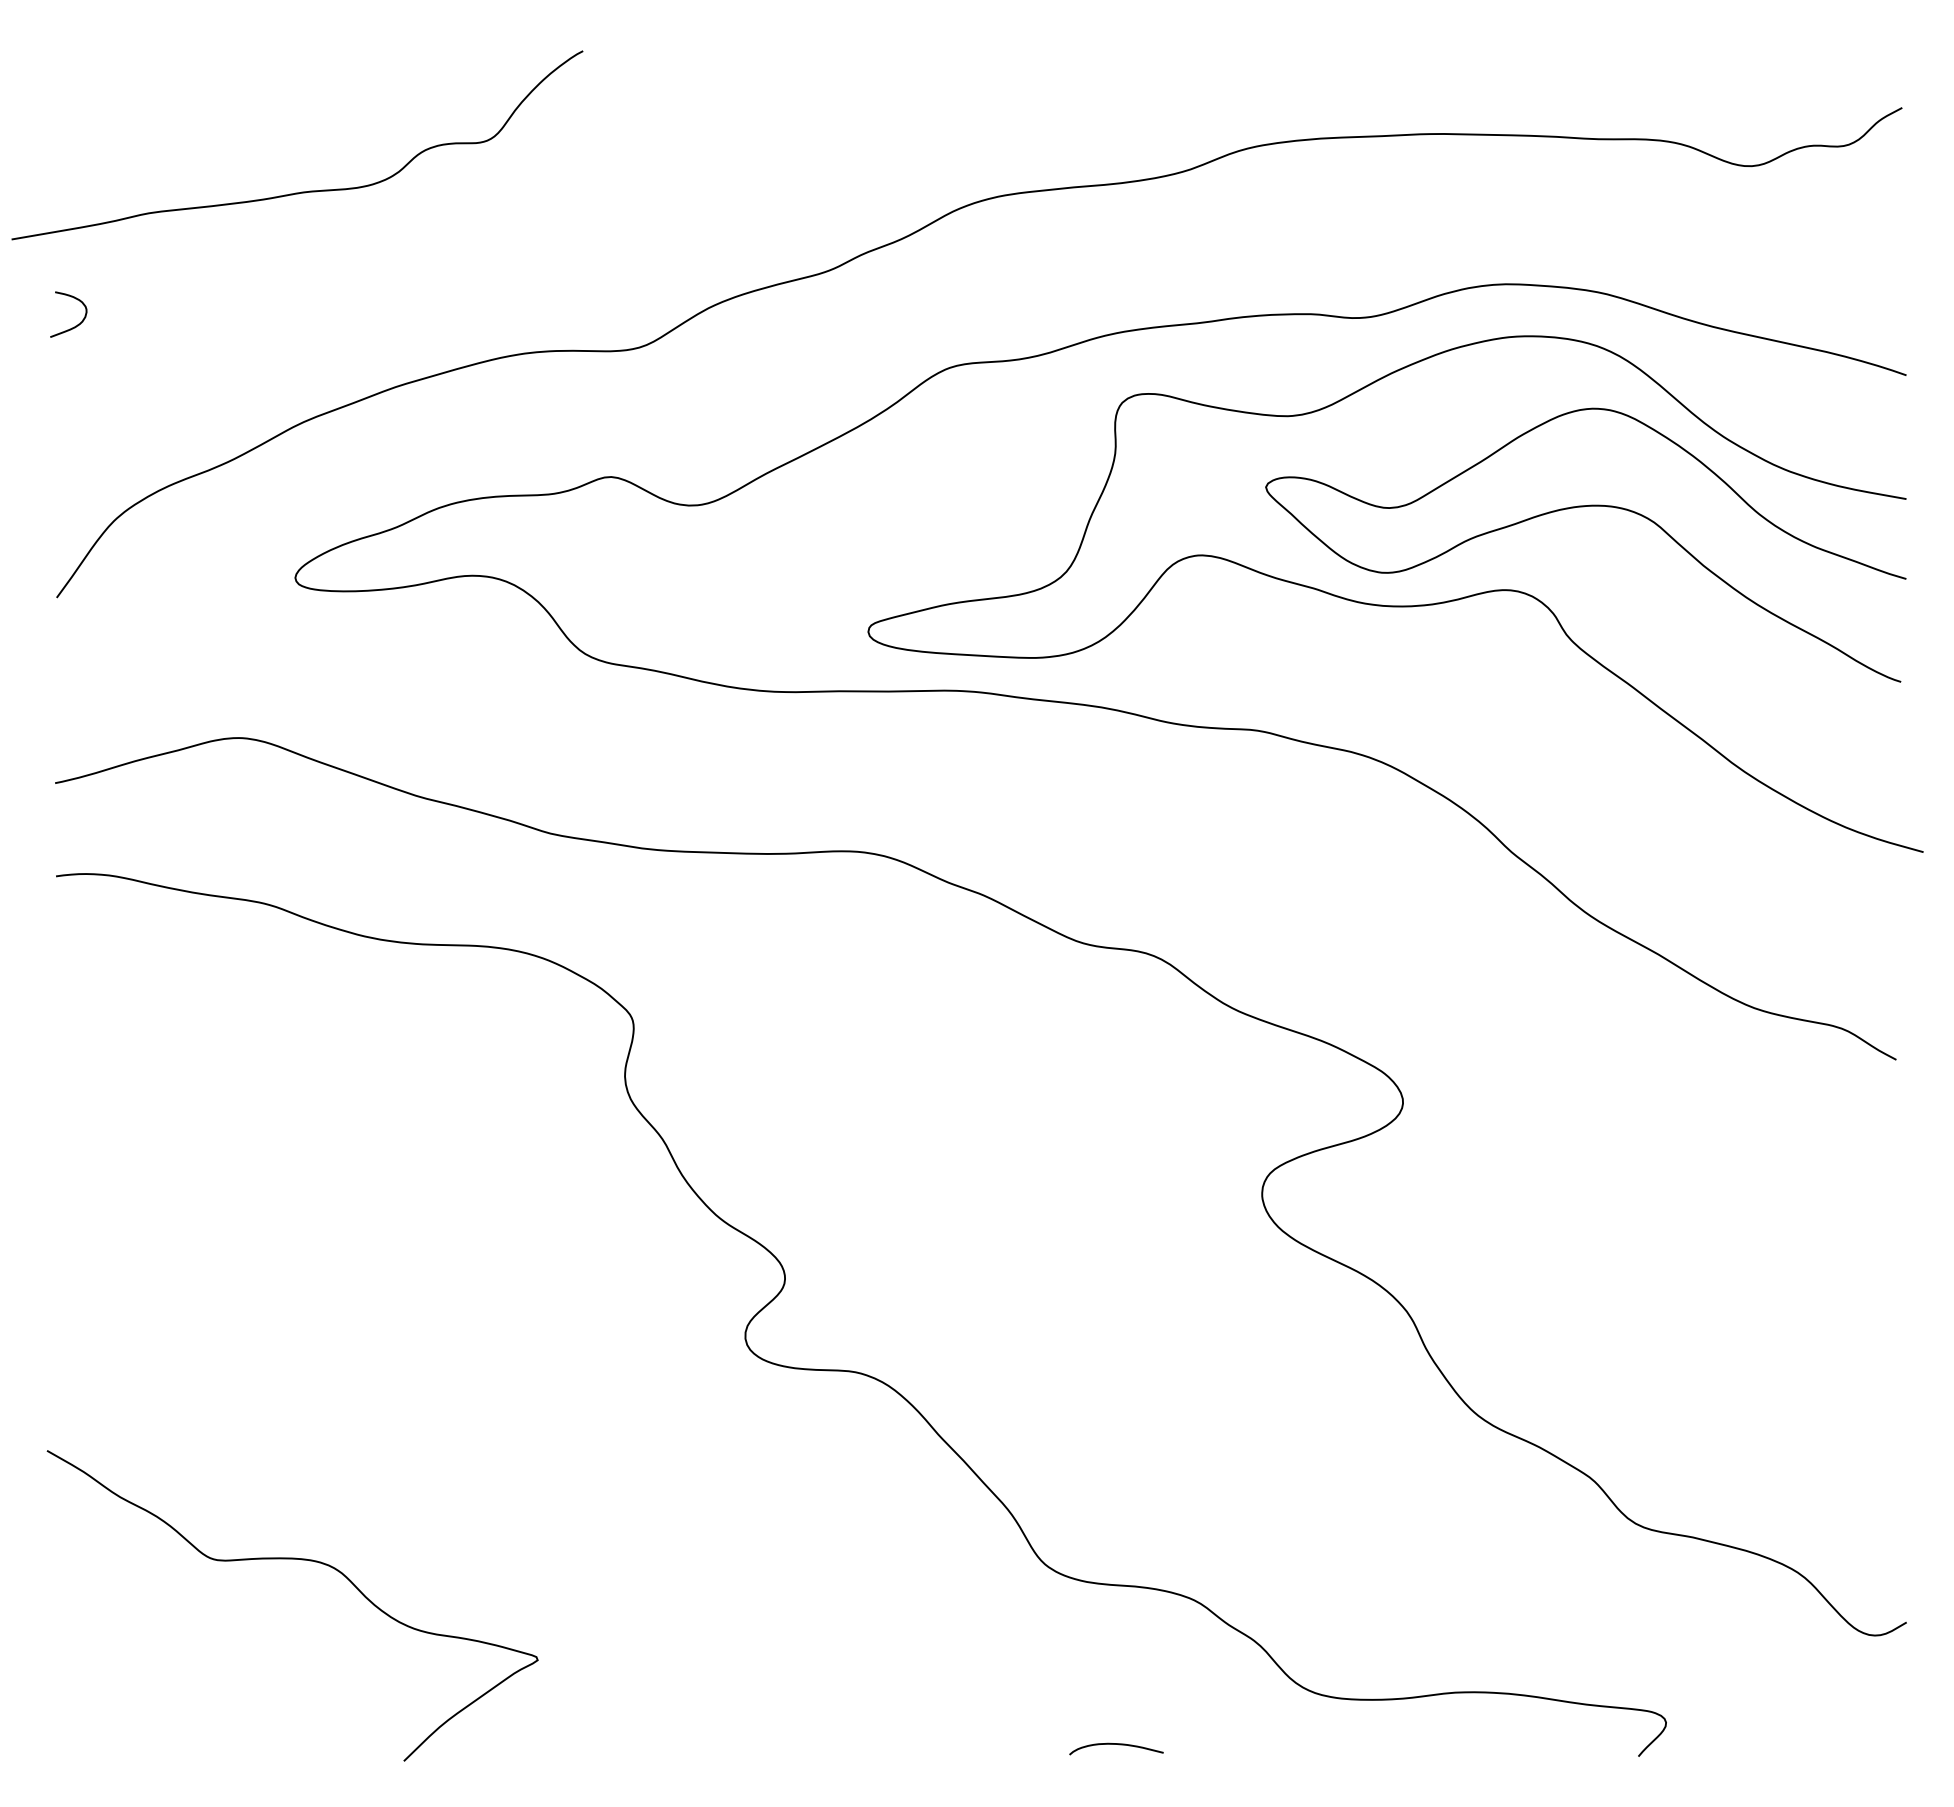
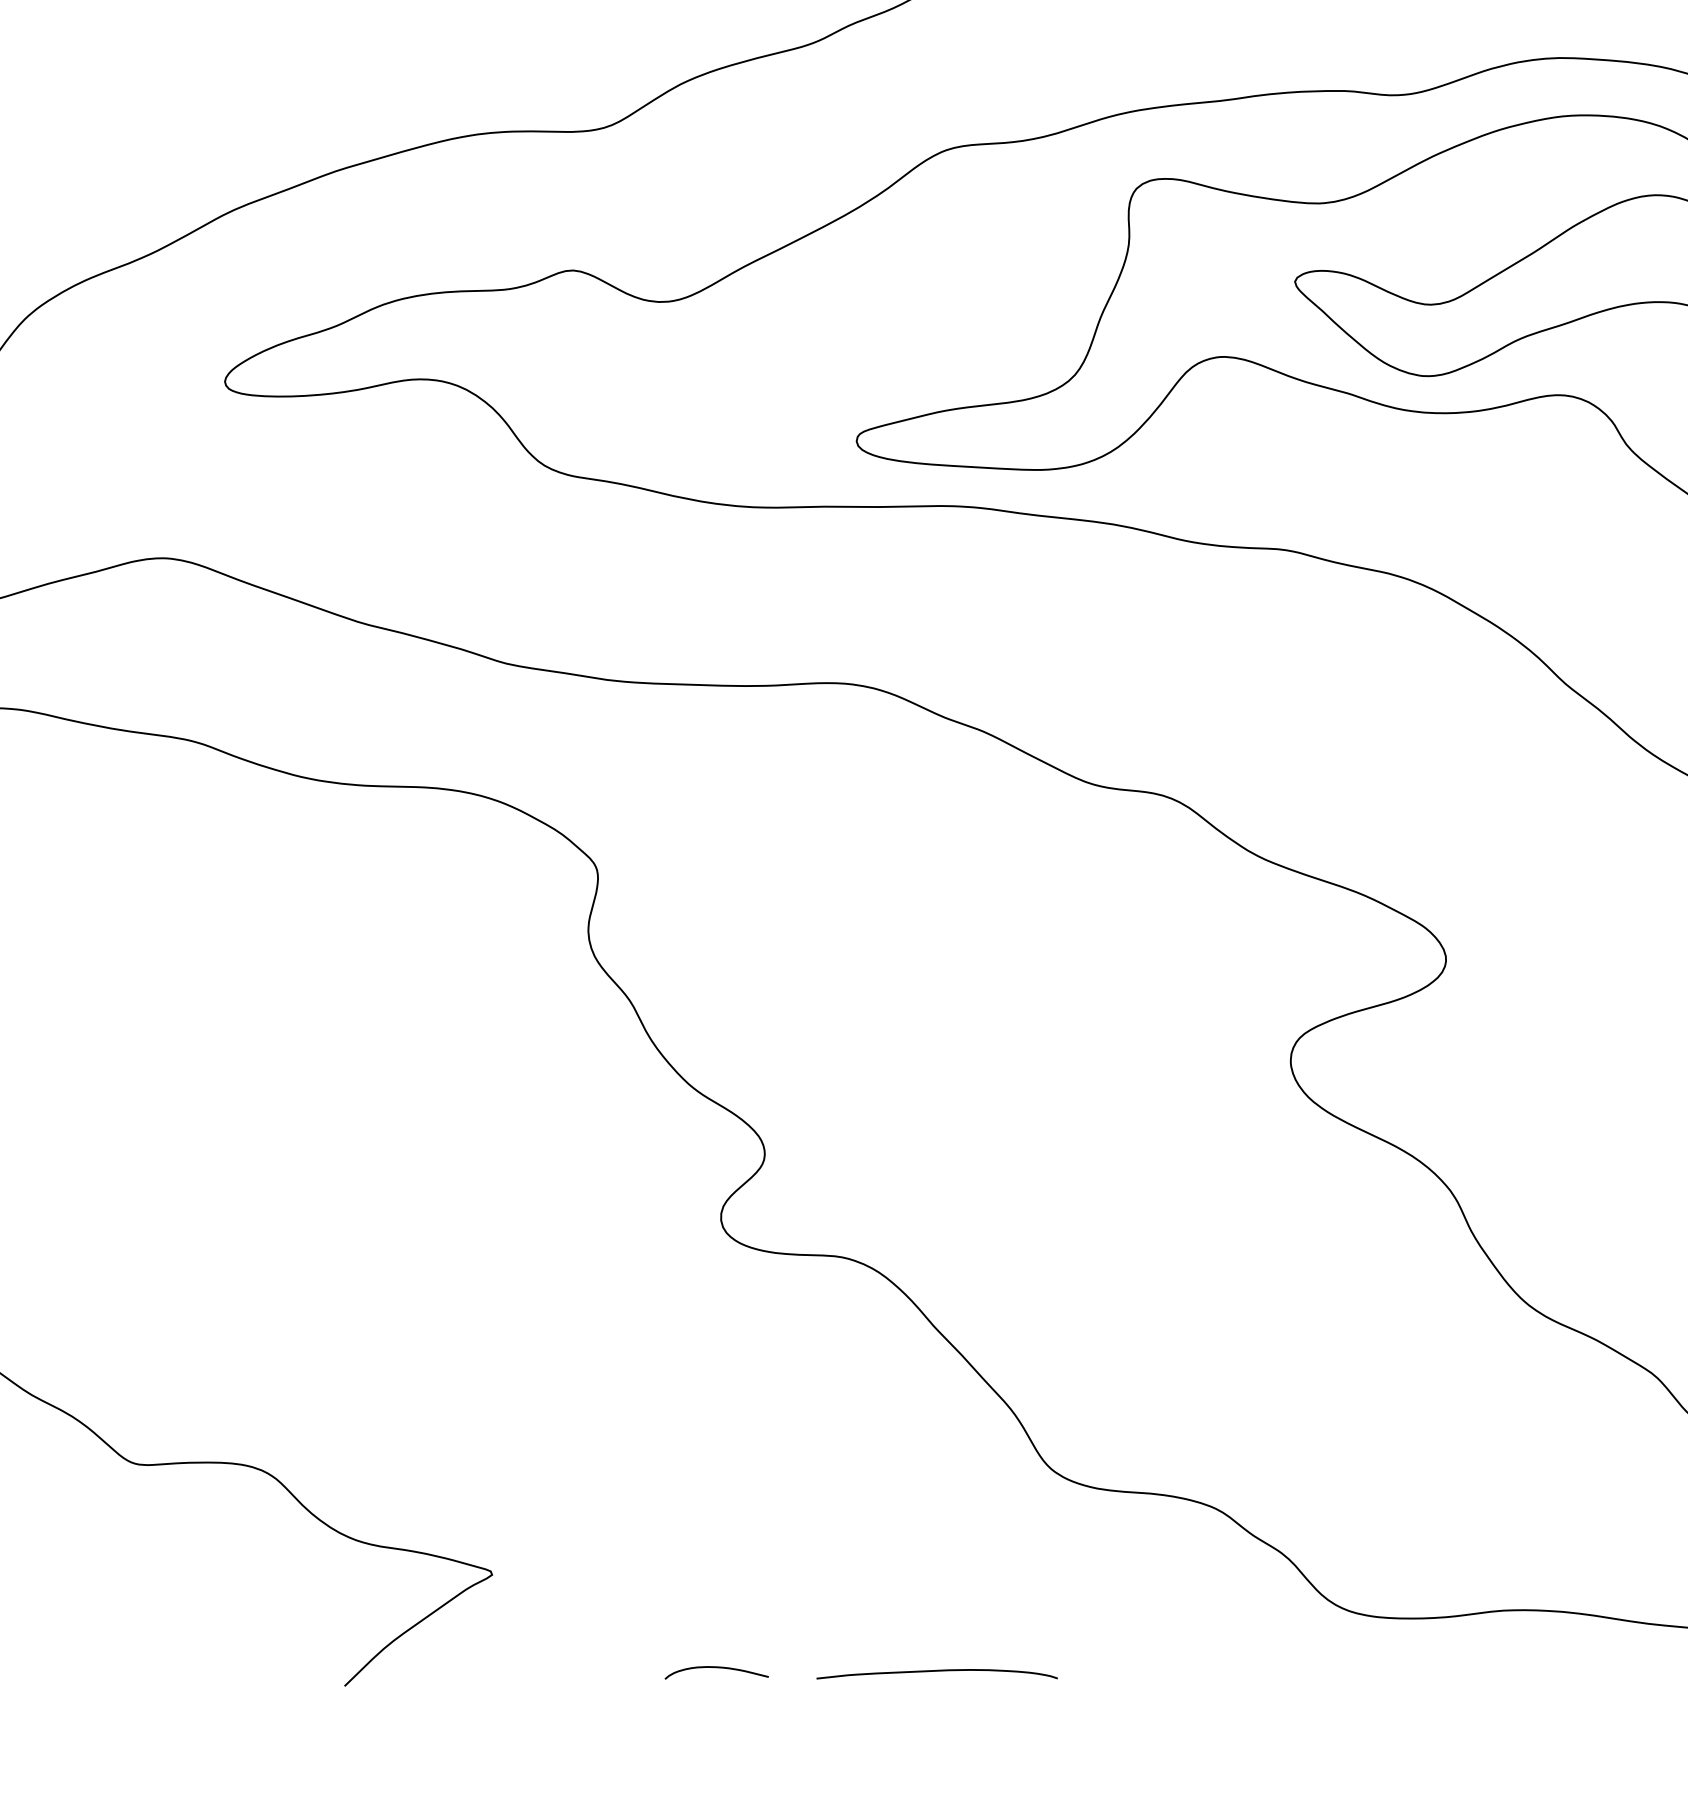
curve: (1116, 1744) -> (716, 1667), moved
curve: (941, 1748) -> (937, 1672), added

